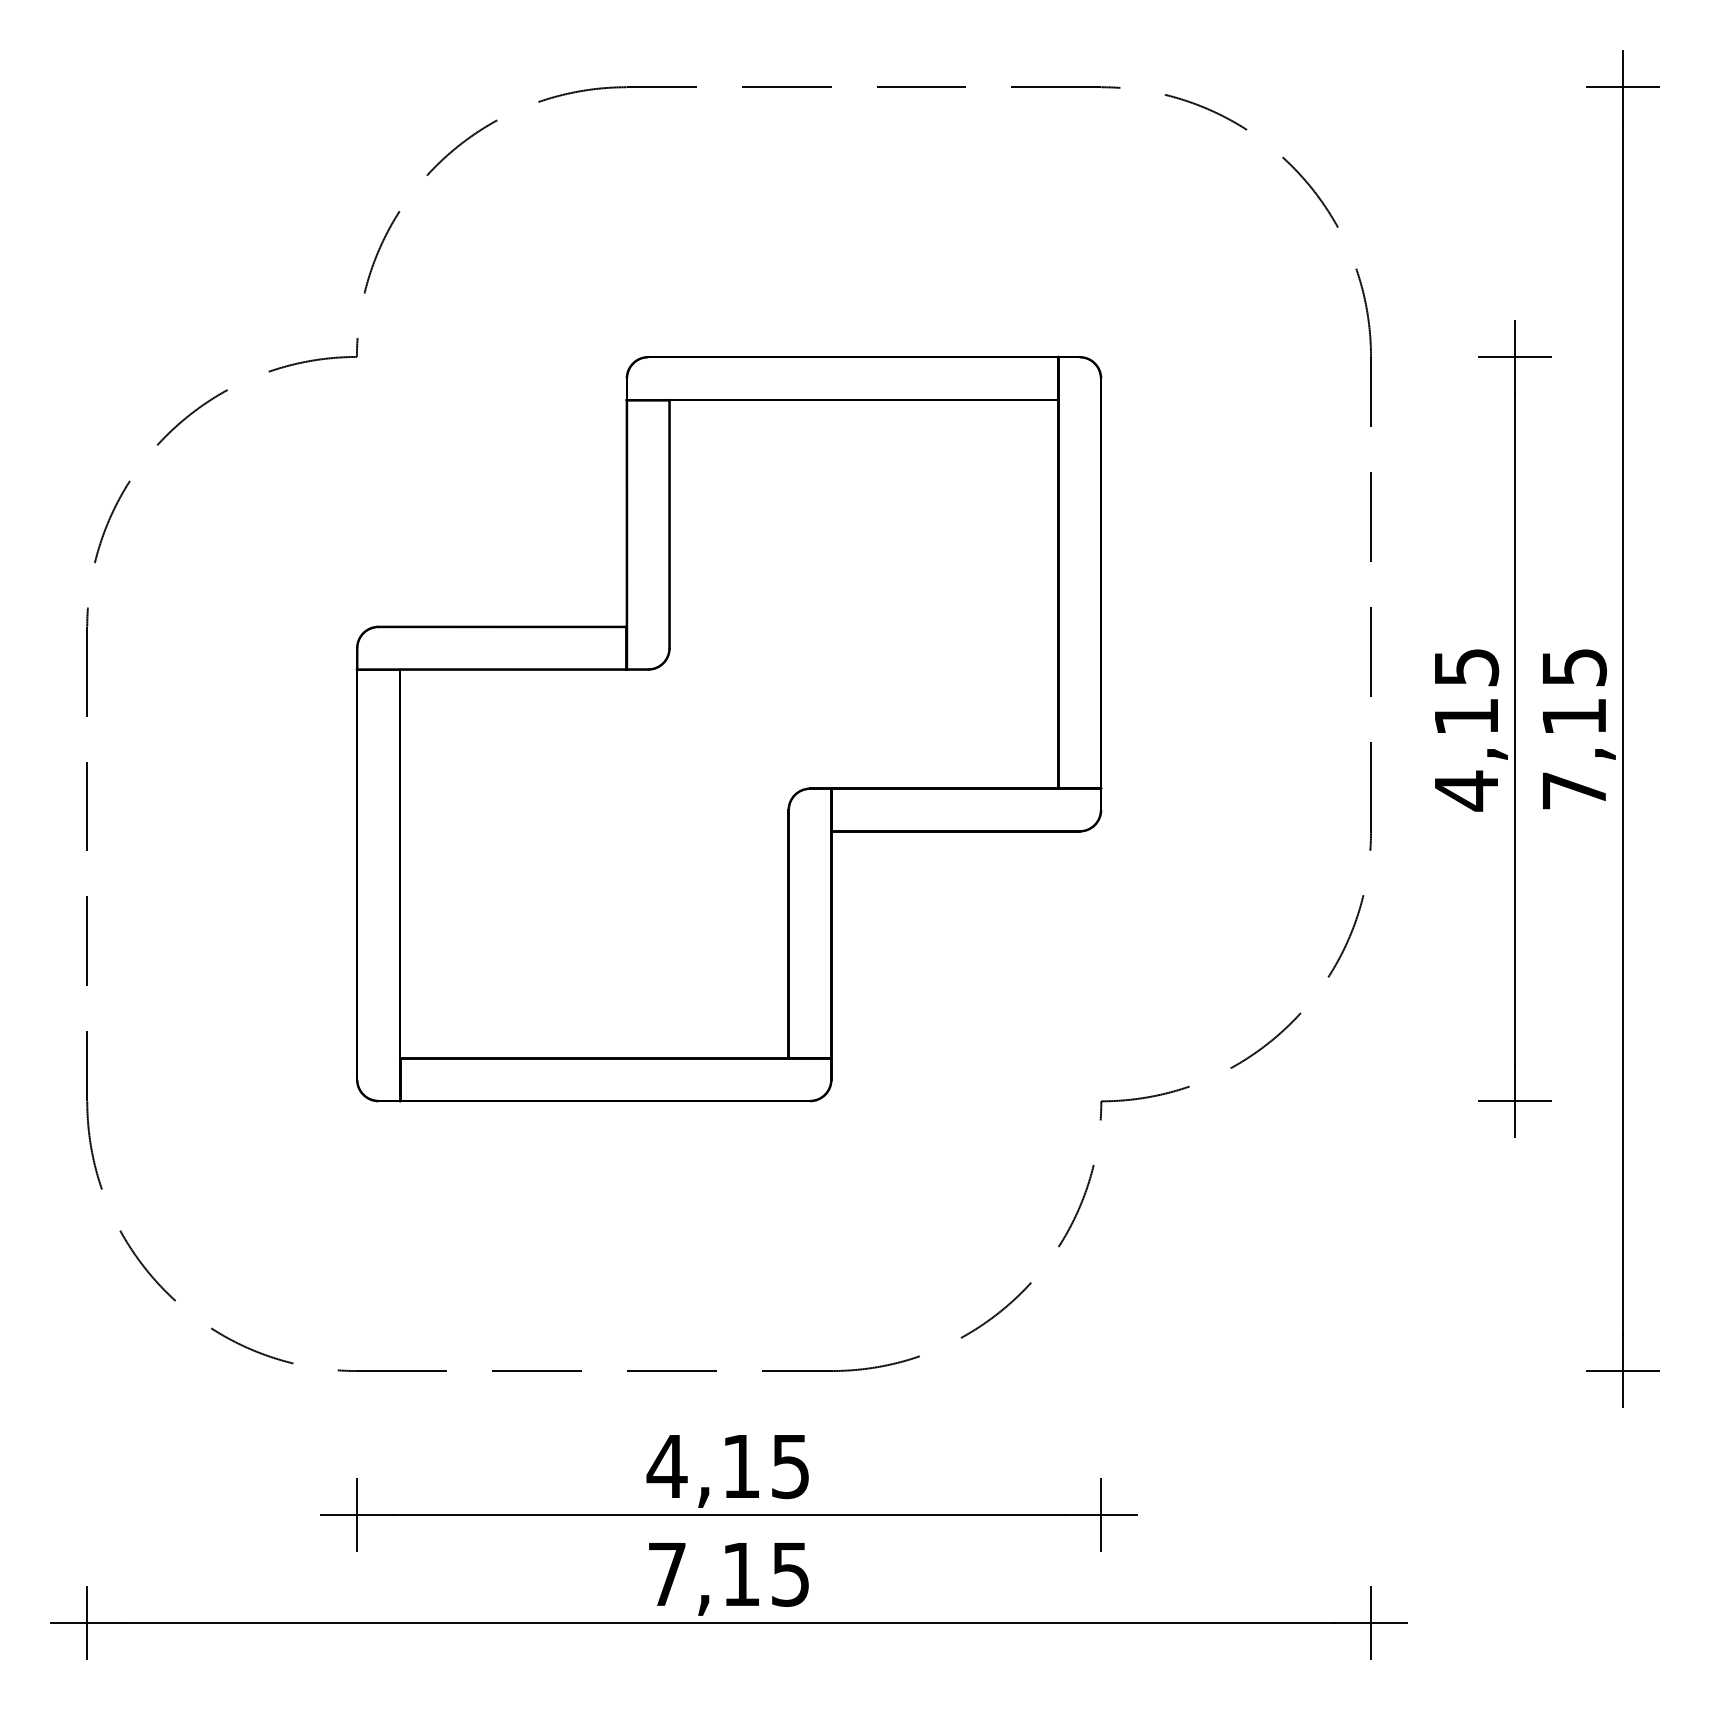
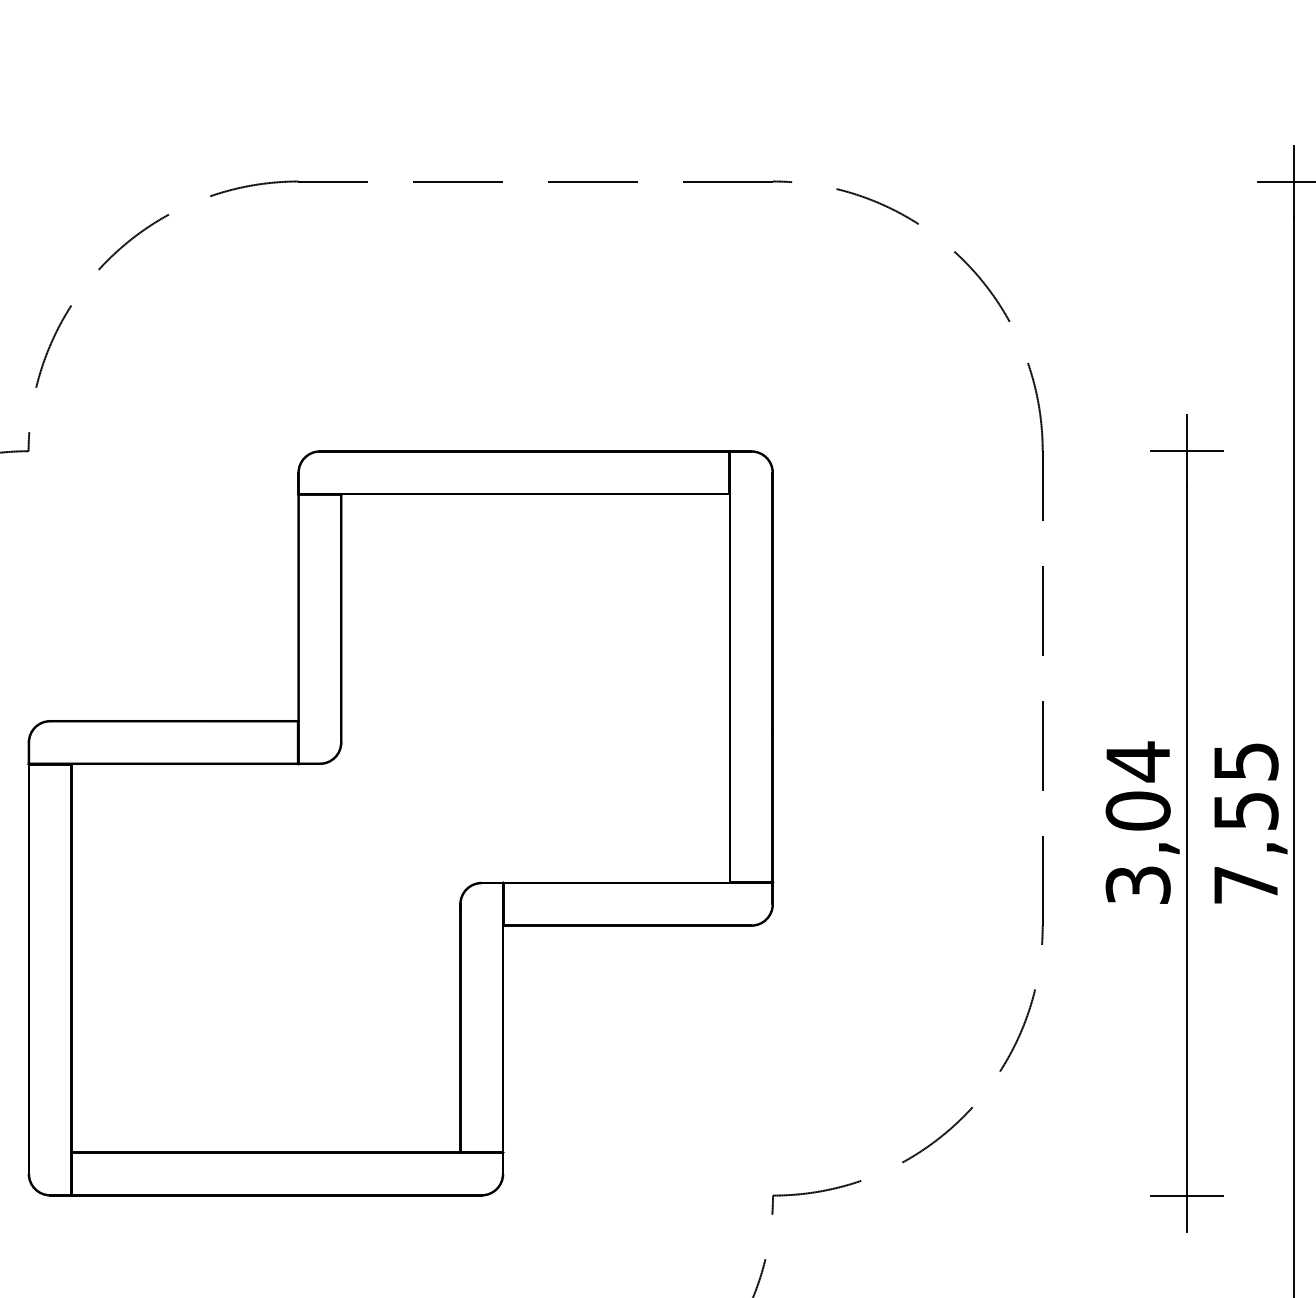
text: (1574, 716) -> (1246, 810), 7,15 -> 7,55
text: (1466, 729) -> (1138, 823), 4,15 -> 3,04

